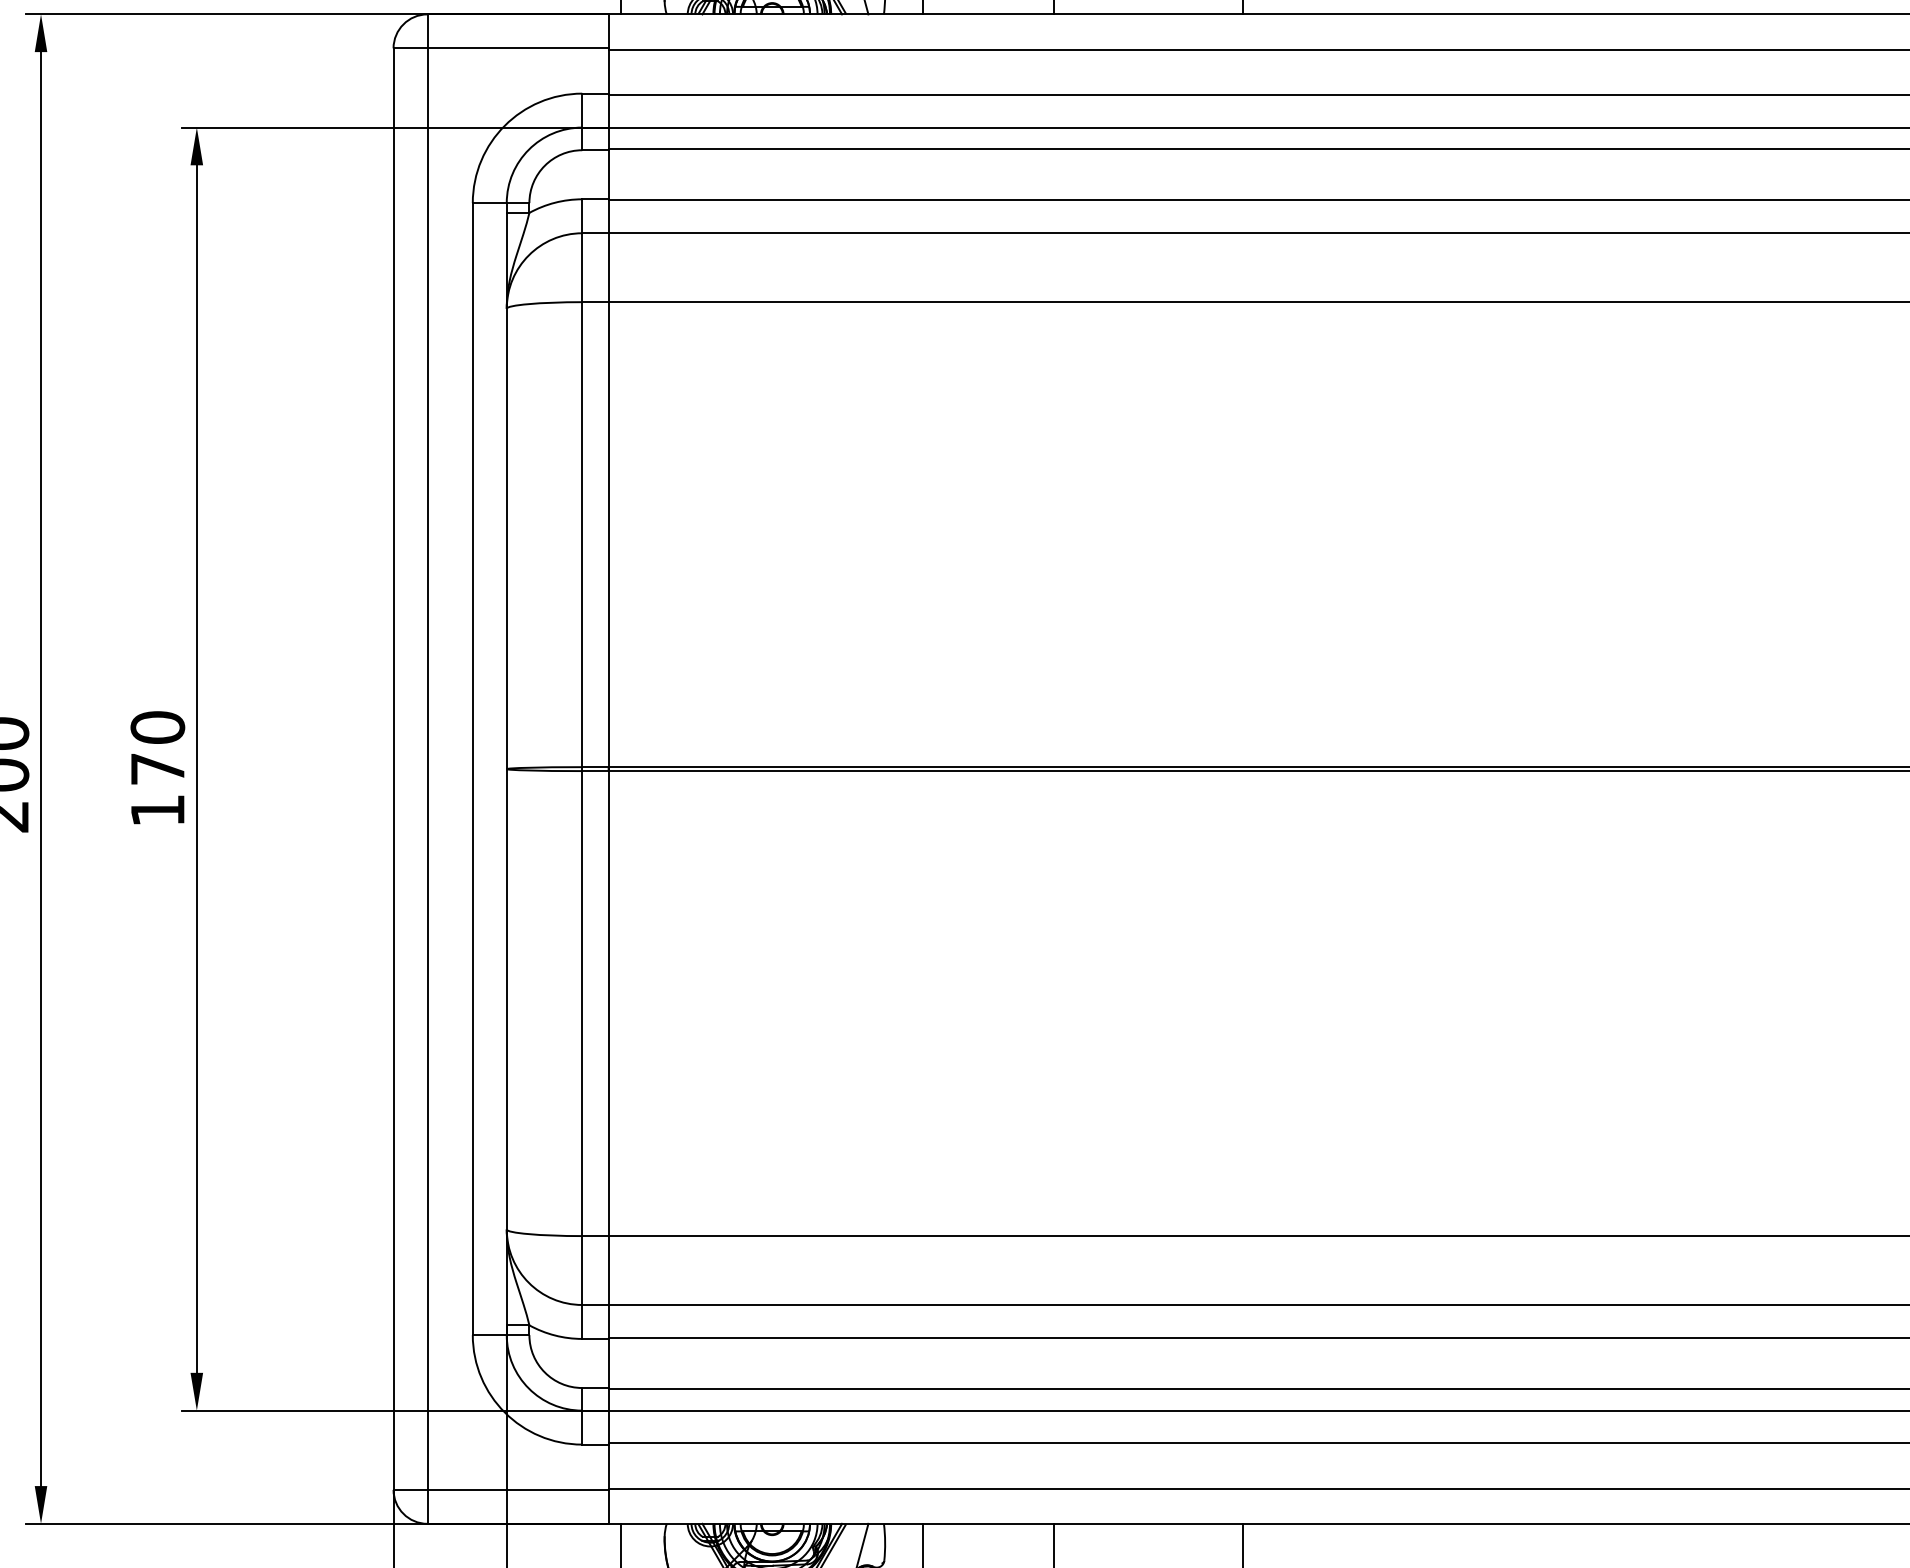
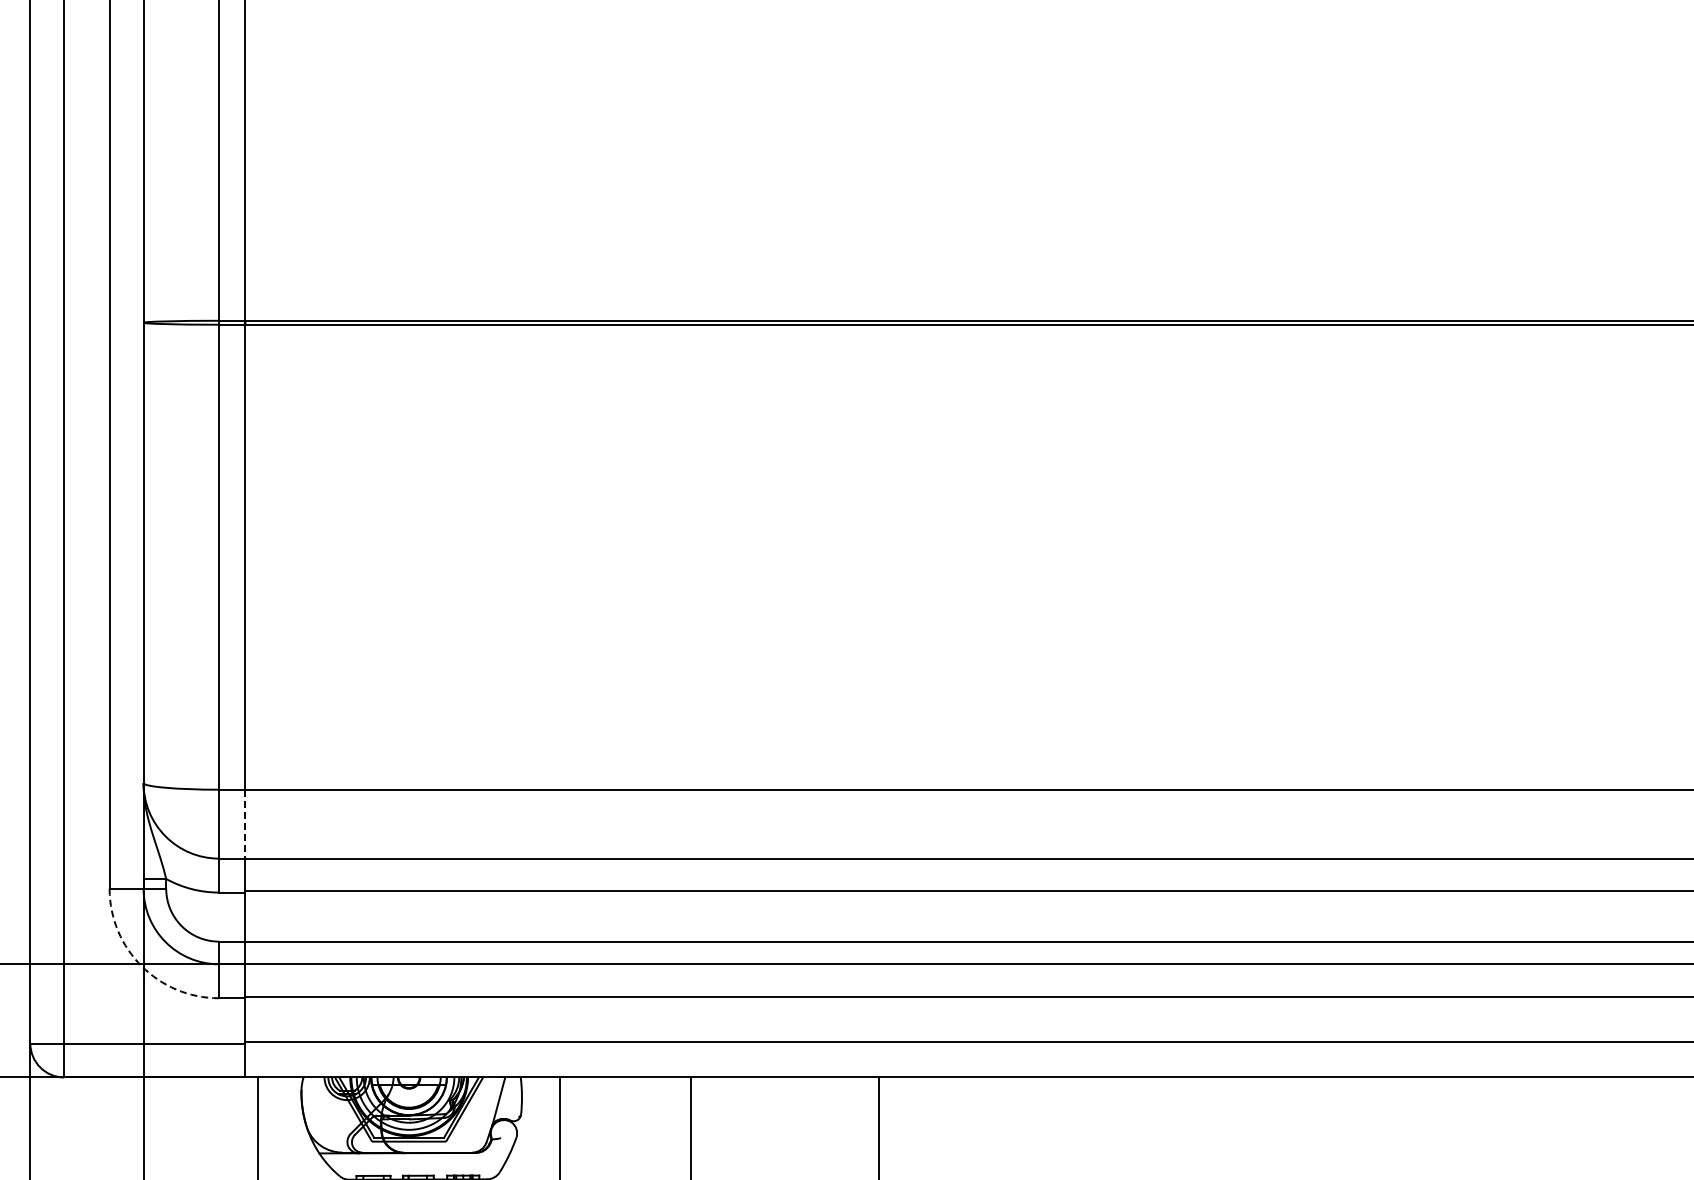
line: (608, 1271) -> (245, 825), solid -> dashed
arc: (504, 1412) -> (141, 966), solid -> dashed

